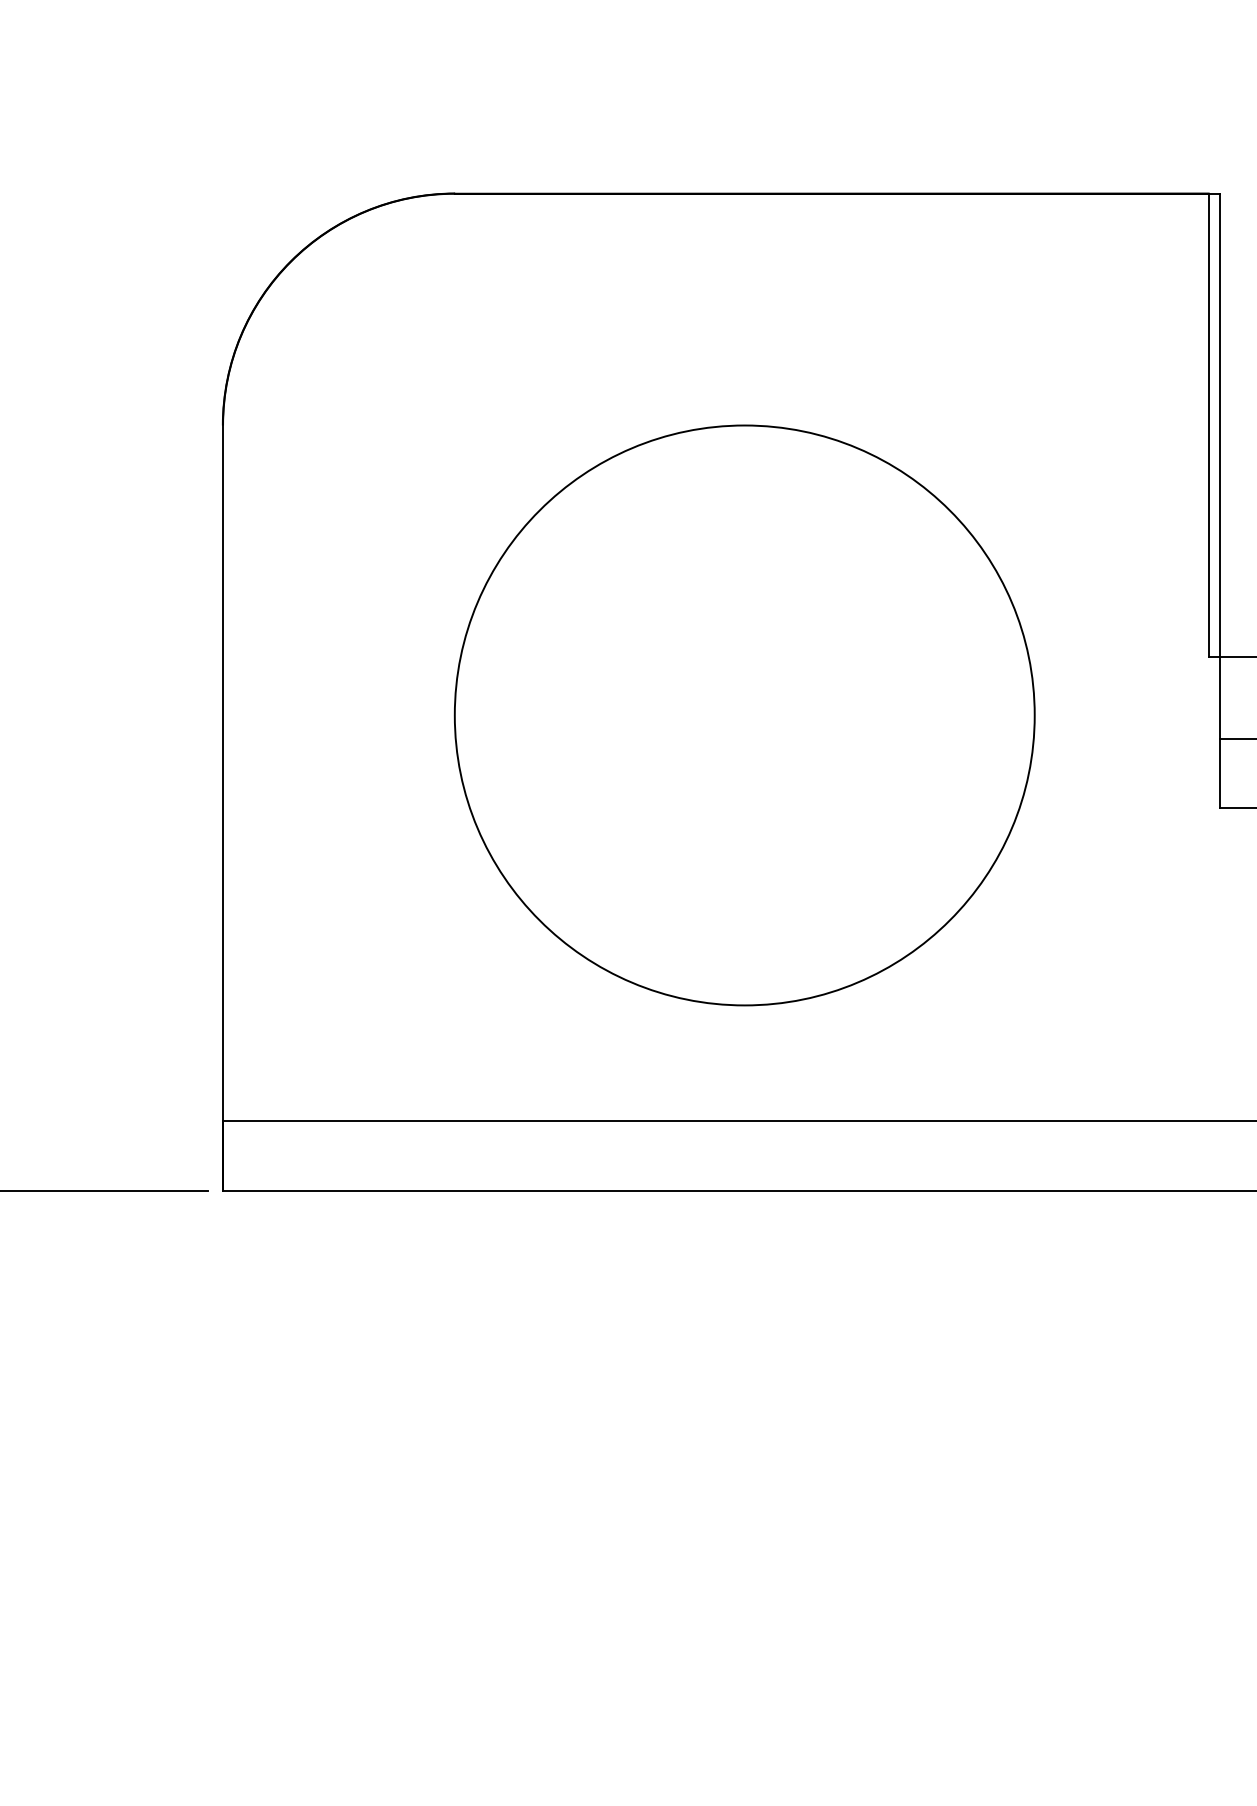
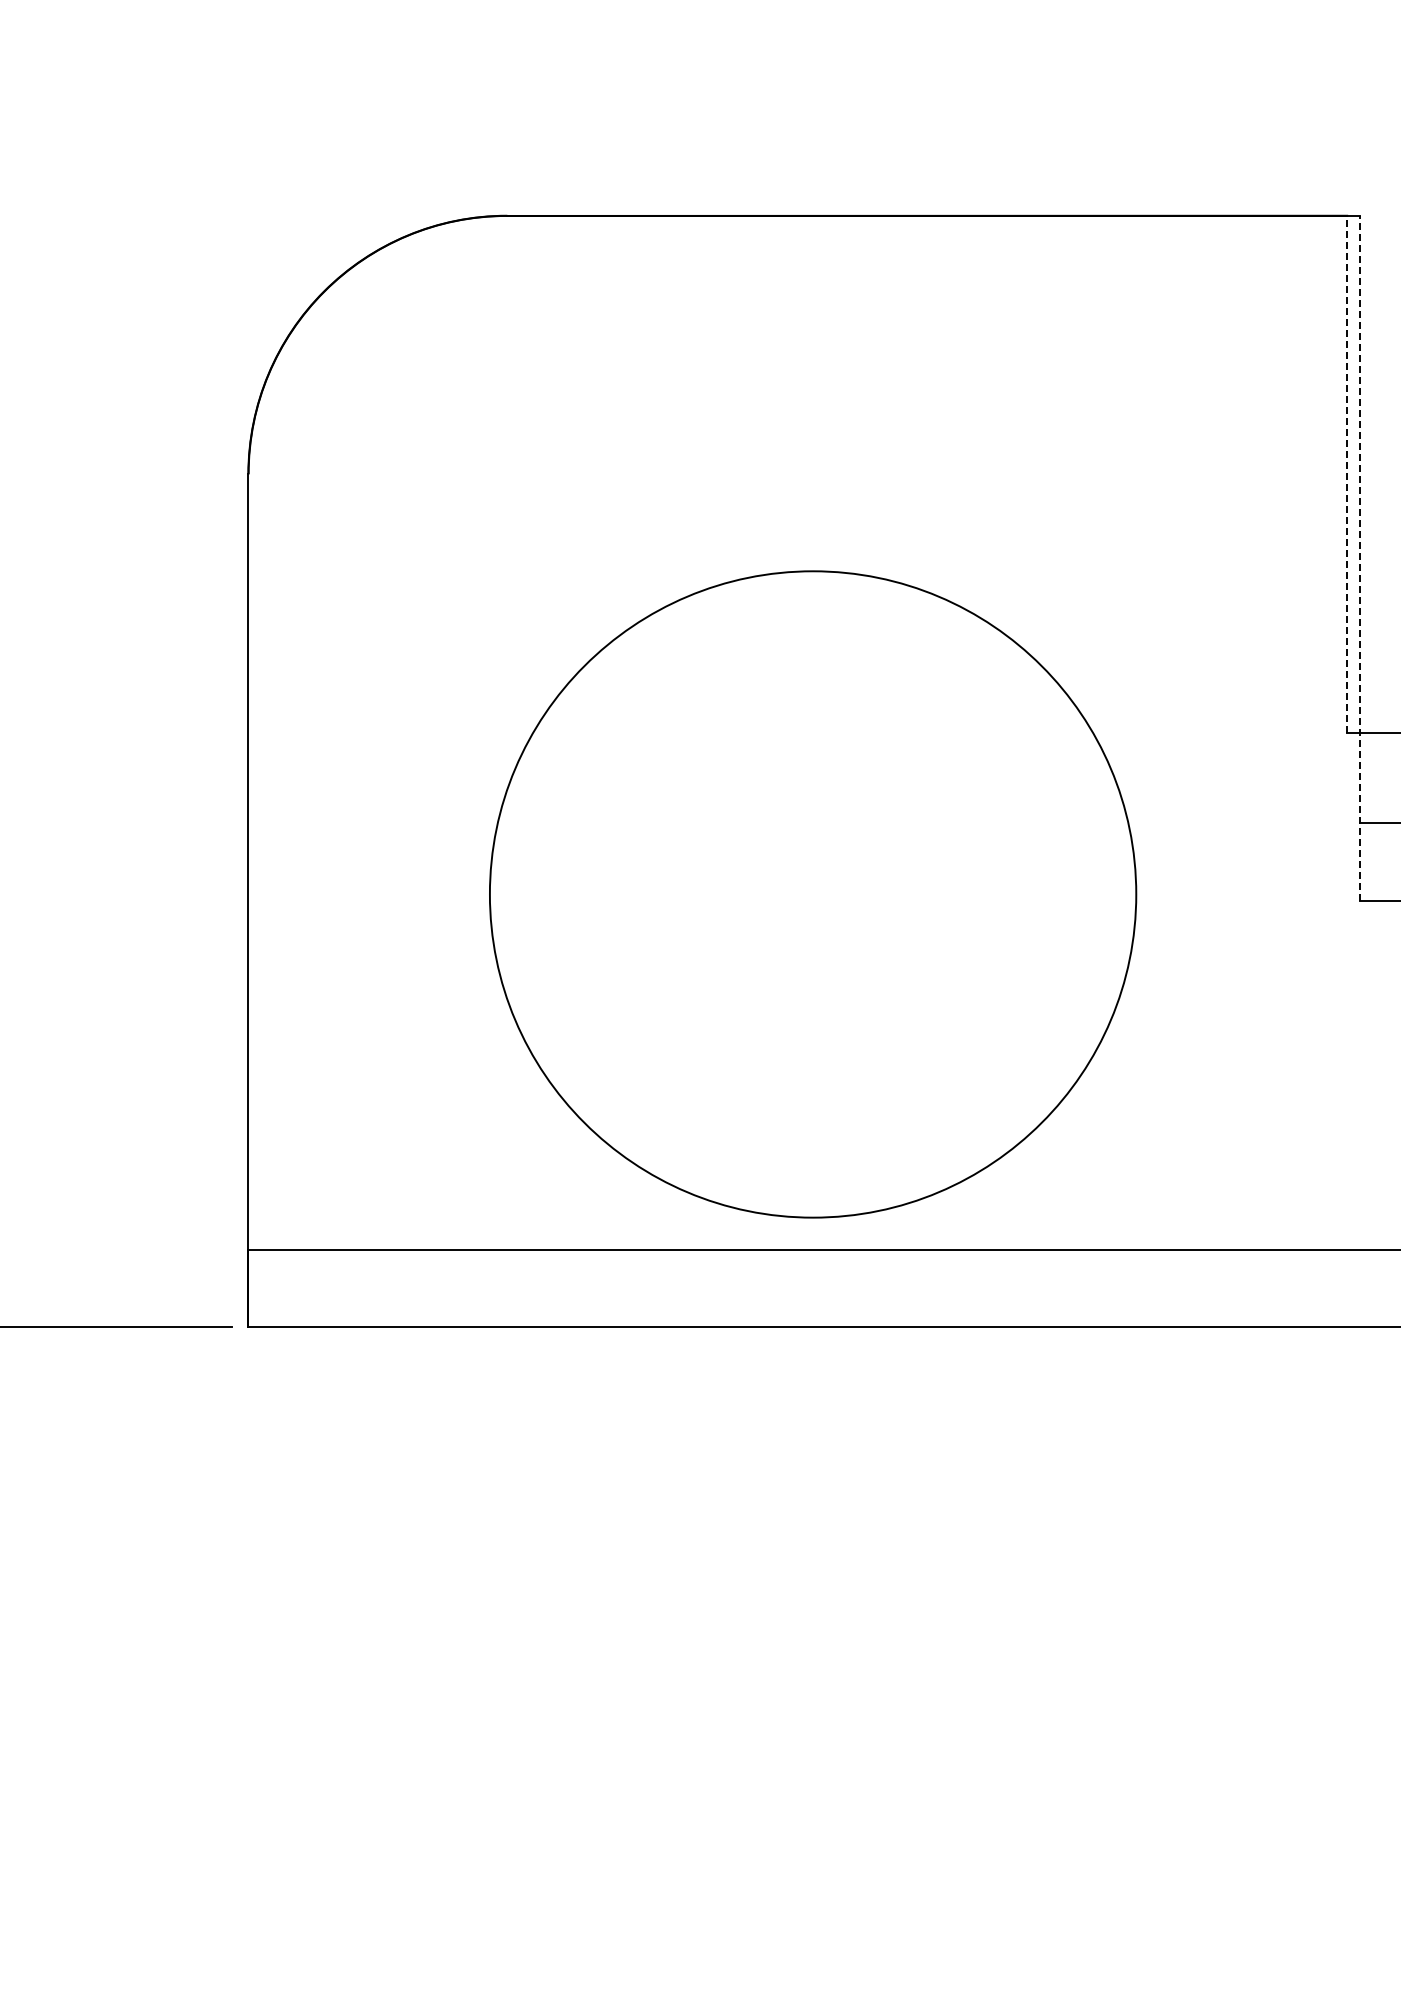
line: (1208, 425) -> (1347, 474), solid -> dashed
line: (1220, 501) -> (1360, 558), solid -> dashed
circle: (745, 715) -> (813, 894), moved

